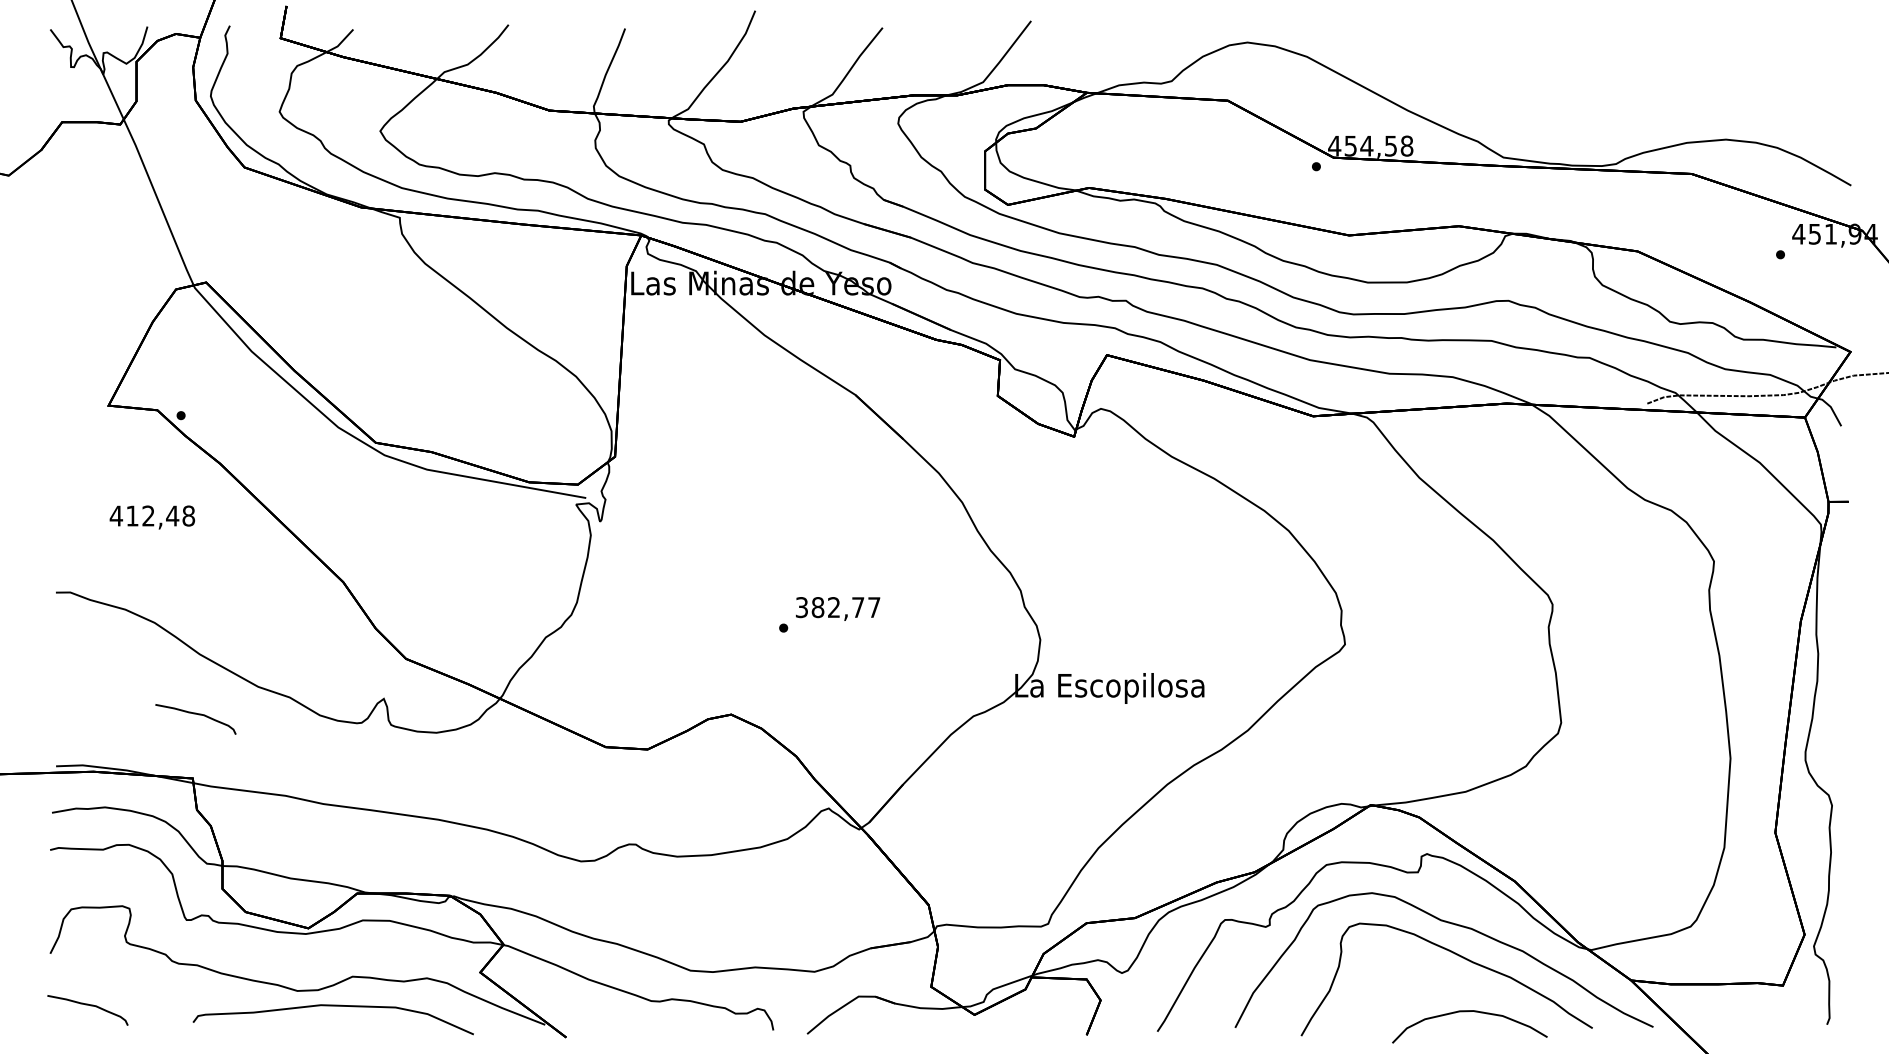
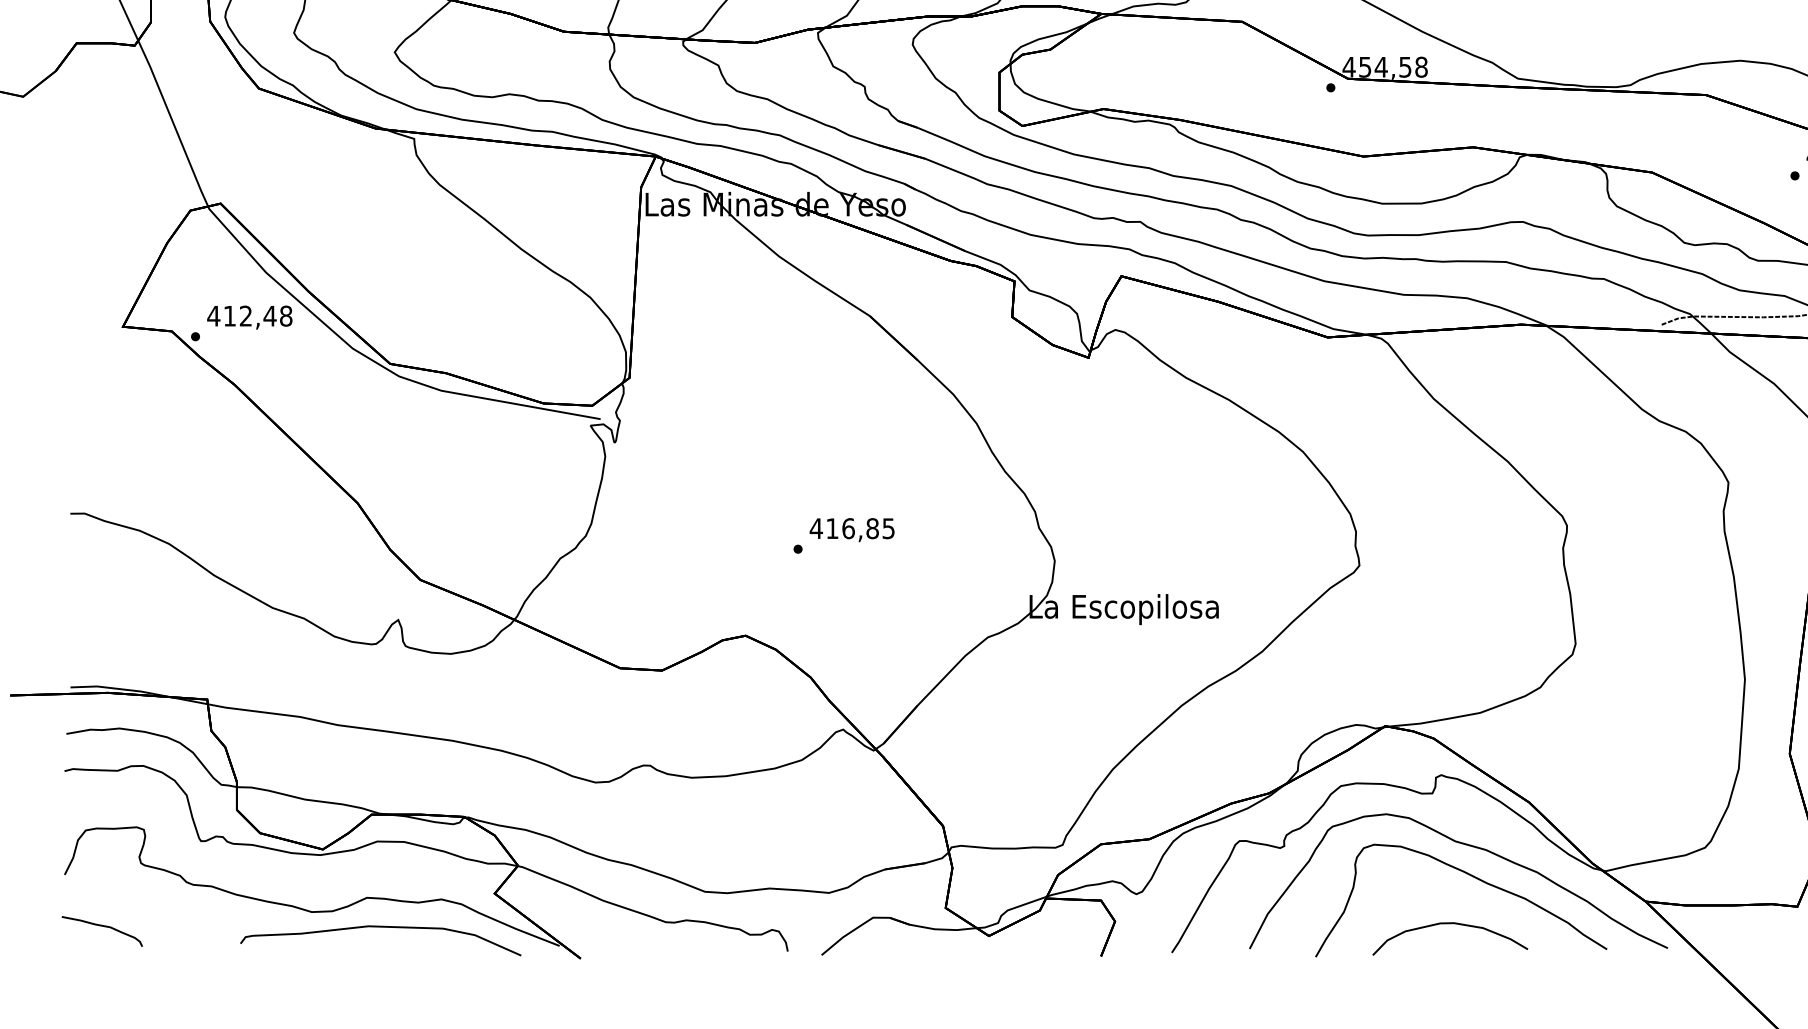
text: (152, 517) -> (249, 317), moved
text: (837, 607) -> (851, 528), 382,77 -> 416,85
curve: (195, 714) -> (209, 635), removed
curve: (332, 1006) -> (379, 927), moved
curve: (1467, 1012) -> (1447, 924), moved

